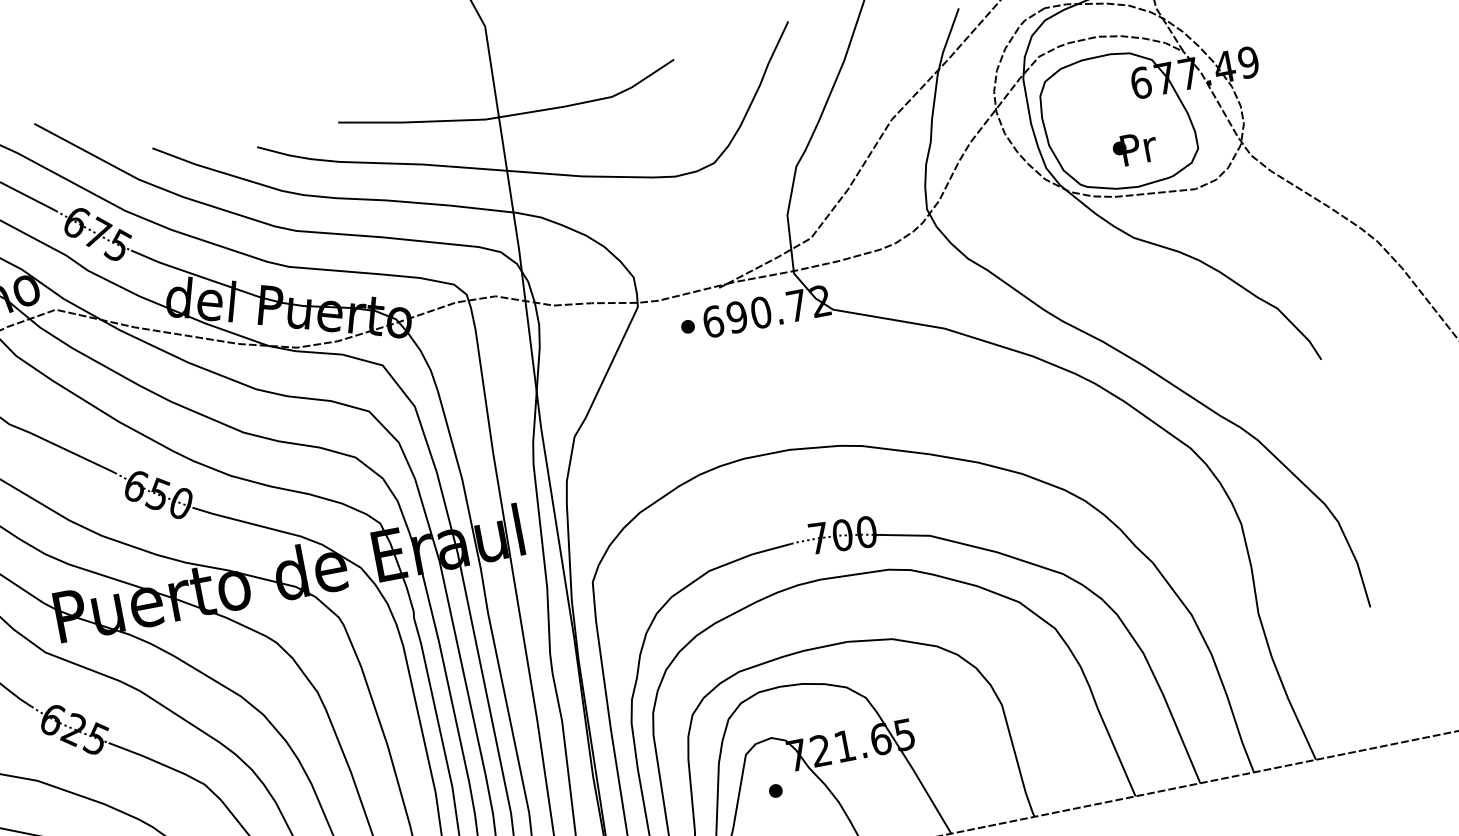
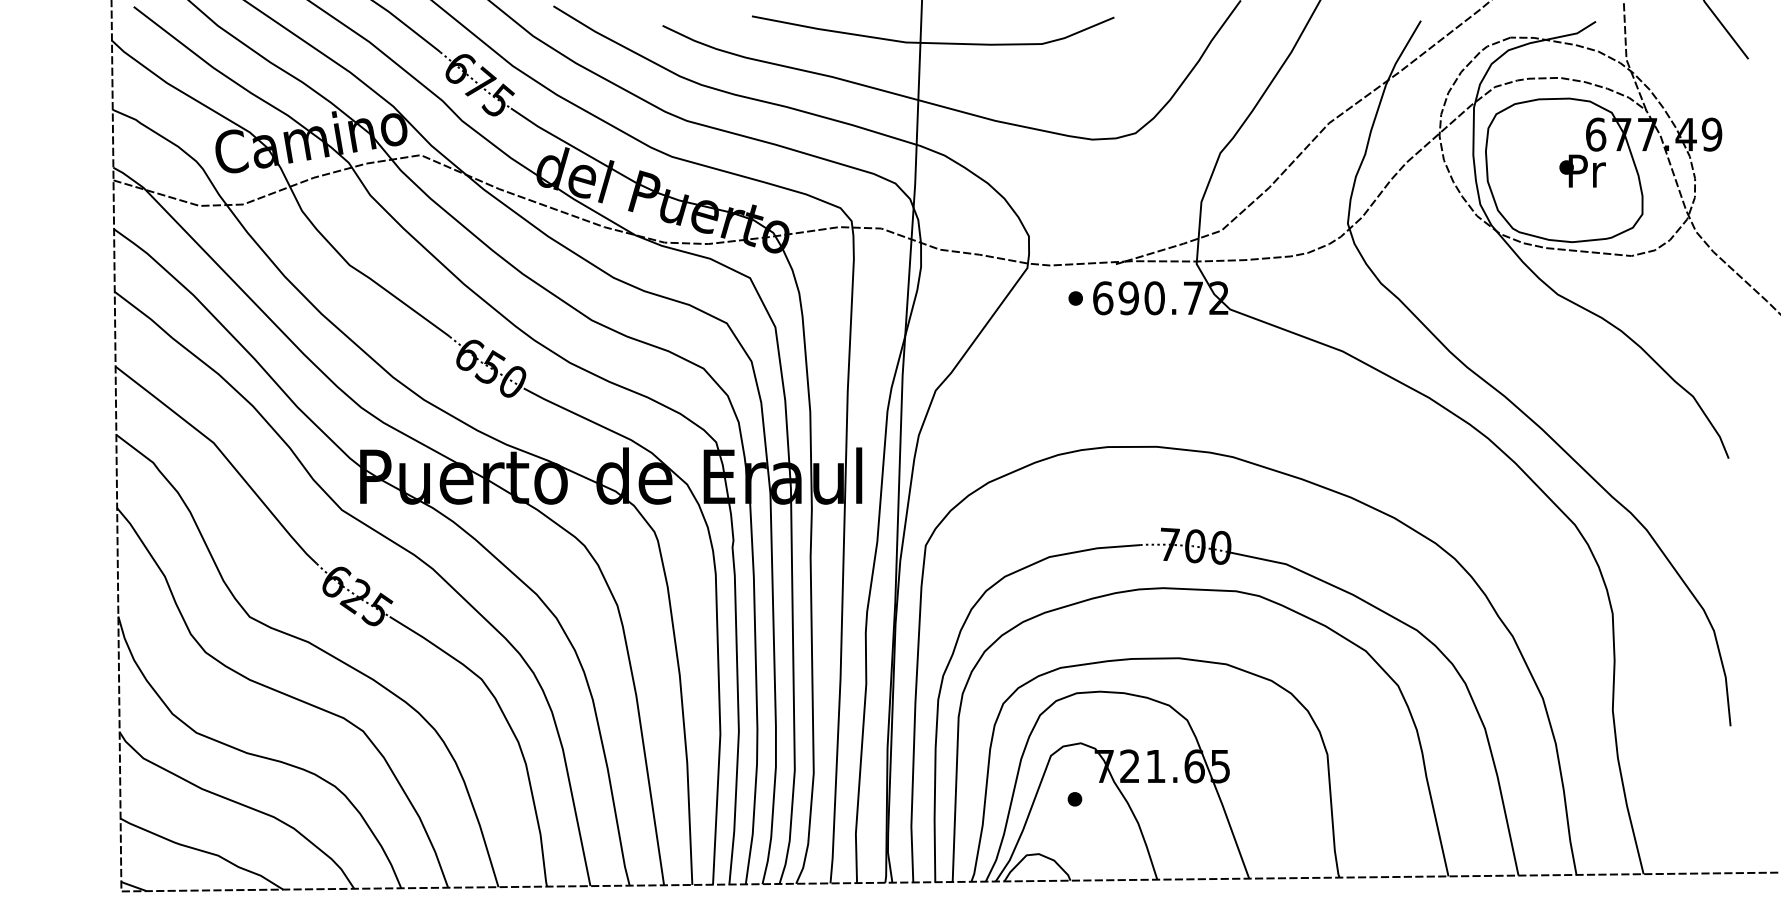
text: (1134, 148) -> (1582, 170), moved

